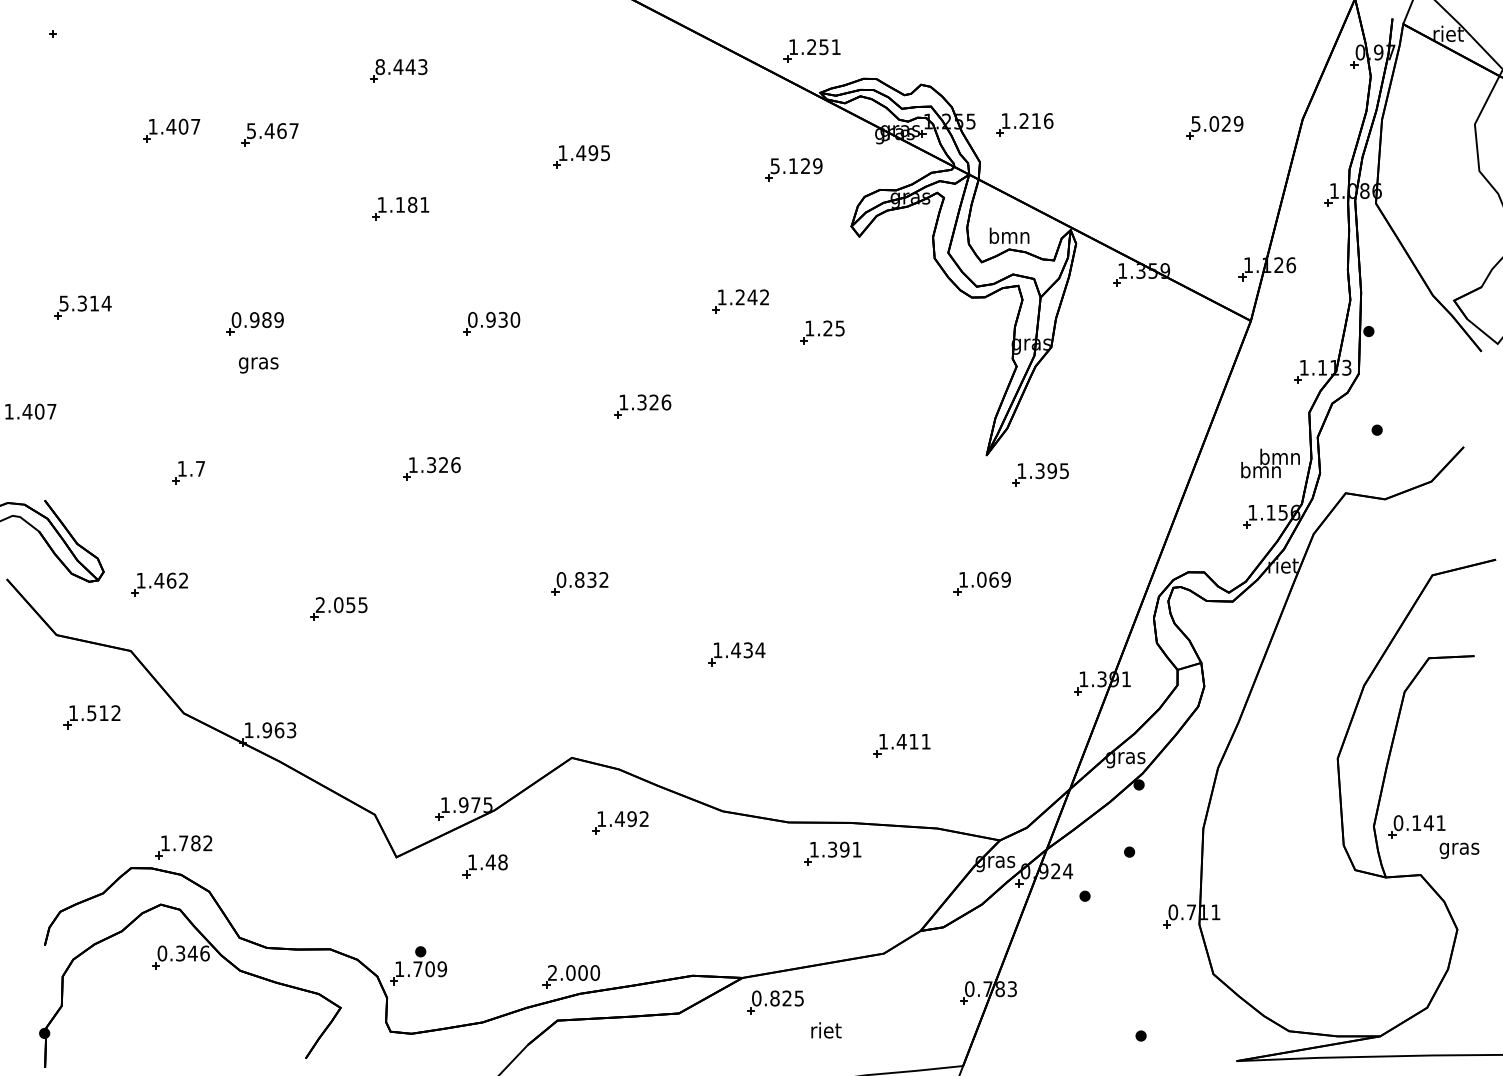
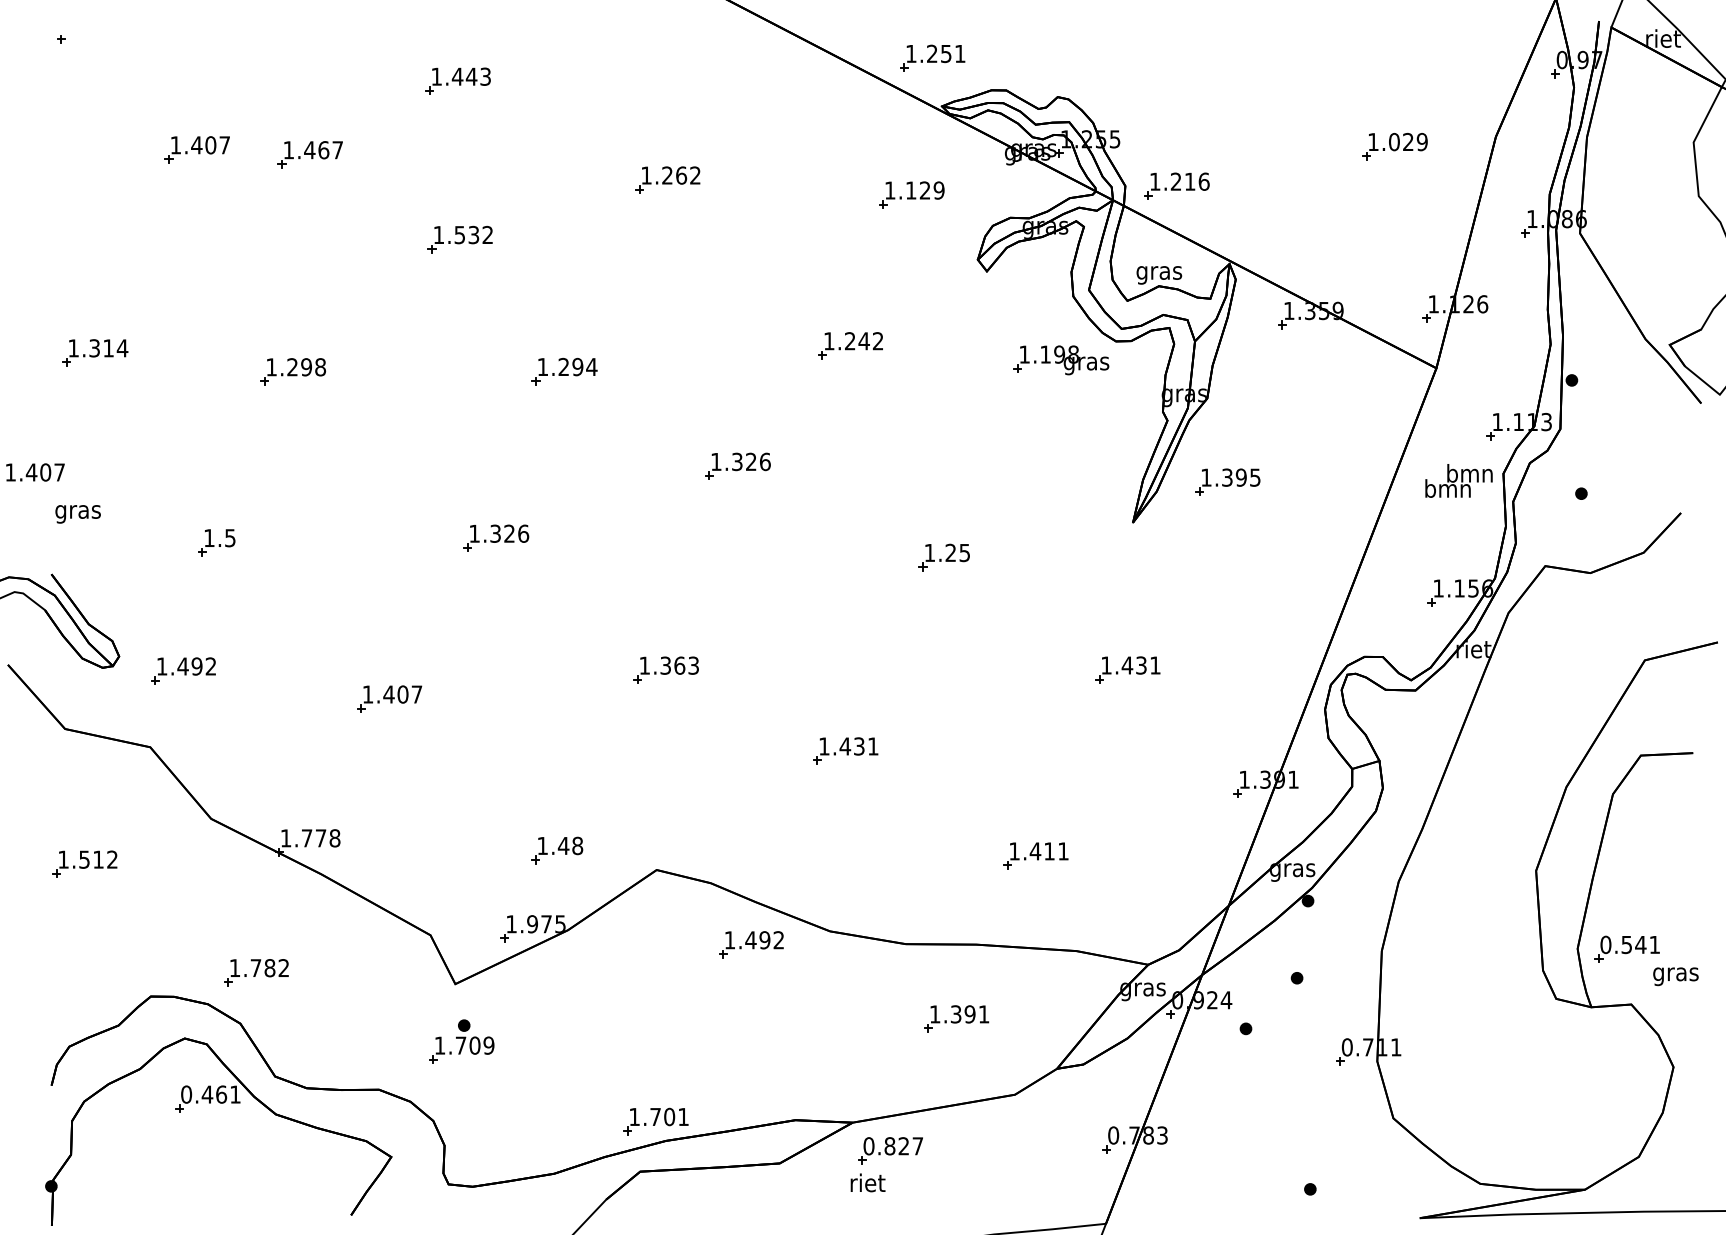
text: (380, 66) -> (436, 76), 8.443 -> 1.443
part: (1024, 124) -> (1176, 185), moved
text: (1196, 124) -> (1373, 142), 5.029 -> 1.029
text: (251, 131) -> (288, 150), 5.467 -> 1.467
text: (592, 153) -> (680, 175), 1.495 -> 1.262
text: (775, 166) -> (890, 190), 5.129 -> 1.129
text: (412, 204) -> (473, 234), 1.181 -> 1.532
text: (1009, 237) -> (1159, 272), bmn -> gras
text: (63, 303) -> (73, 348), 5.314 -> 1.314
part: (924, 314) -> (1061, 360), added
text: (494, 319) -> (567, 366), 0.930 -> 1.294
text: (258, 320) -> (296, 367), 0.989 -> 1.298
part: (821, 332) -> (943, 557), moved
text: (258, 365) -> (77, 514), moved
text: (1270, 463) -> (1458, 480), moved
text: (200, 469) -> (230, 538), 1.7 -> 1.5
part: (1040, 474) -> (1227, 481), moved
text: (582, 579) -> (668, 665), 0.832 -> 1.363
text: (993, 579) -> (1140, 665), 1.069 -> 1.431
text: (171, 580) -> (196, 666), 1.462 -> 1.492
text: (341, 605) -> (392, 694), 2.055 -> 1.407
text: (760, 650) -> (873, 746), 1.434 -> 1.431
part: (91, 716) -> (84, 863), moved
text: (279, 730) -> (320, 838), 1.963 -> 1.778
part: (620, 822) -> (751, 944), moved
text: (1416, 823) -> (1626, 945), 0.141 -> 0.541
part: (184, 847) -> (256, 972), moved
part: (832, 853) -> (956, 1018), moved
part: (485, 866) -> (557, 850), moved
text: (192, 953) -> (221, 1094), 0.346 -> 0.461
part: (418, 965) -> (461, 1041), moved
text: (574, 972) -> (659, 1116), 2.000 -> 1.701
text: (798, 998) -> (917, 1146), 0.825 -> 0.827
text: (825, 1030) -> (867, 1182), moved

